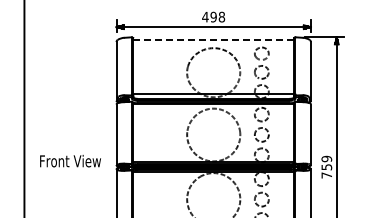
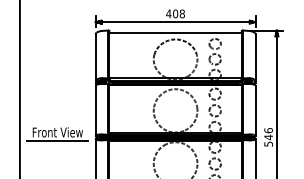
text: (213, 17) -> (175, 14), 498 -> 408
line: (213, 39) -> (175, 32), dashed -> solid
text: (326, 166) -> (268, 136), 759 -> 546
line: (69, 172) -> (57, 141), added

